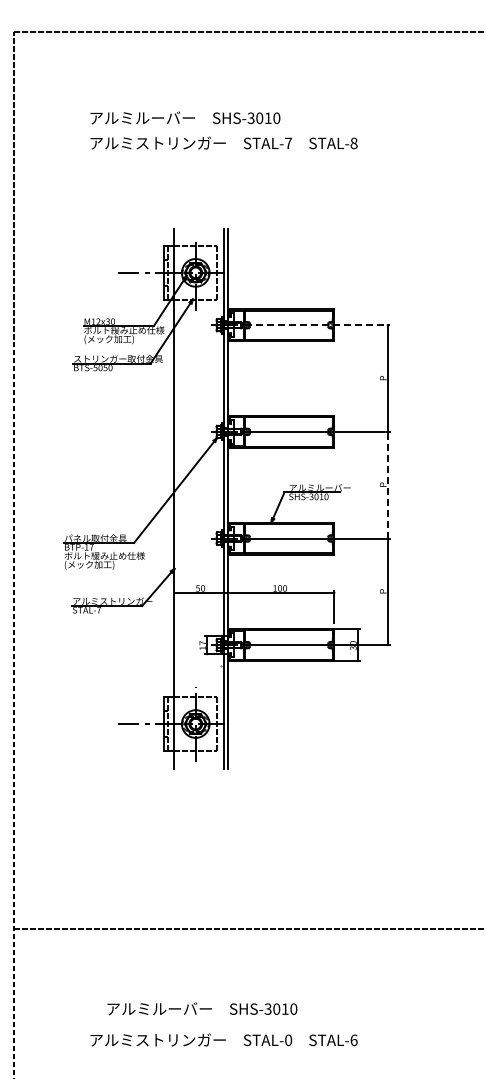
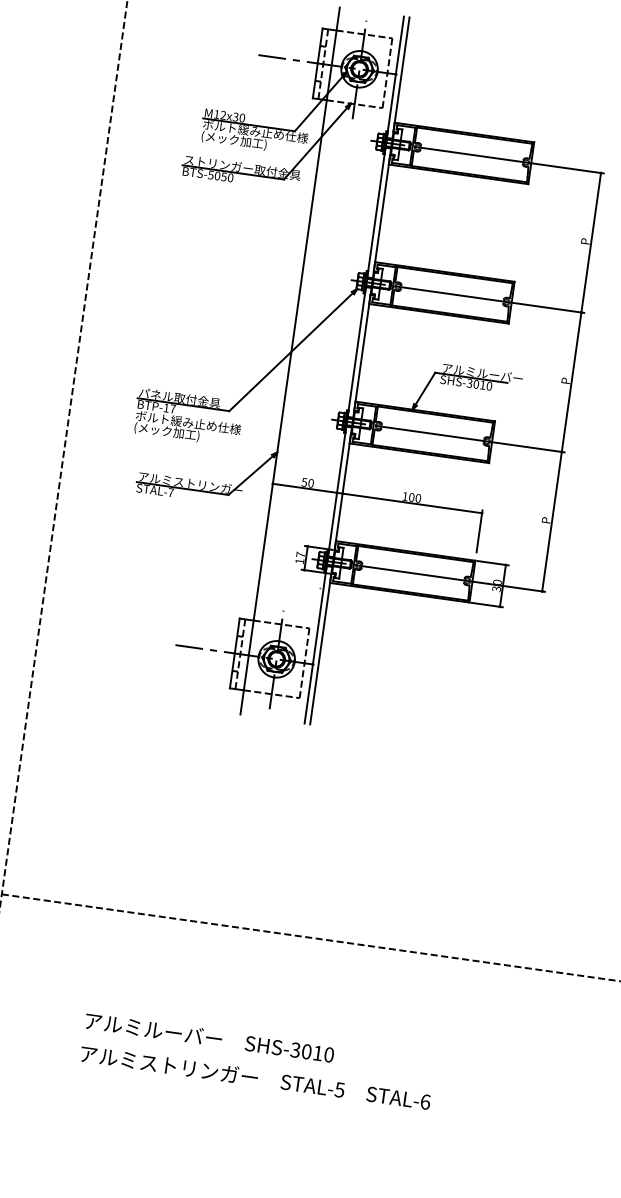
line: (318, 325) -> (510, 160), dashed -> solid
line: (387, 484) -> (571, 381), dashed -> solid
text: (202, 1008) -> (209, 1037), moved
text: (288, 1039) -> (339, 1088), STAL-0 -> STAL-5

